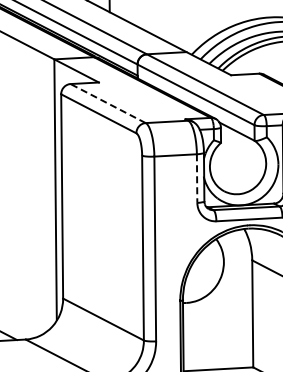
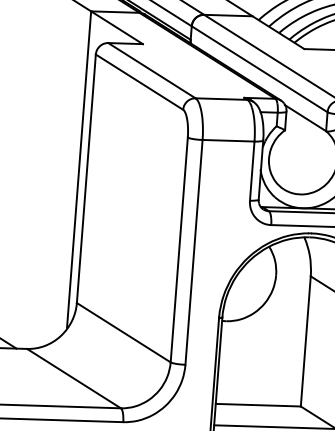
line: (107, 103) -> (151, 70), dashed -> solid
line: (197, 179) -> (252, 172), dashed -> solid

